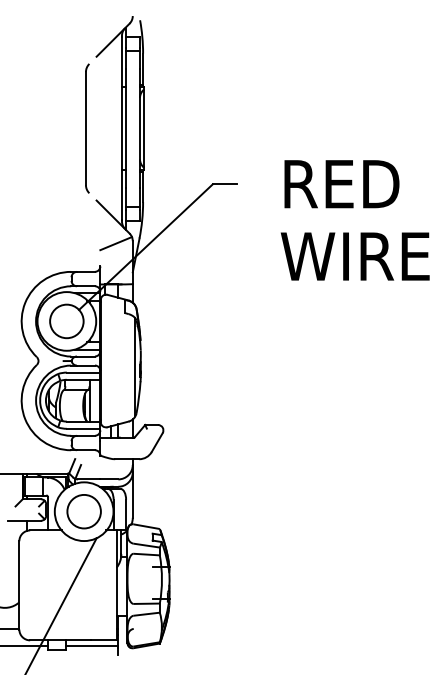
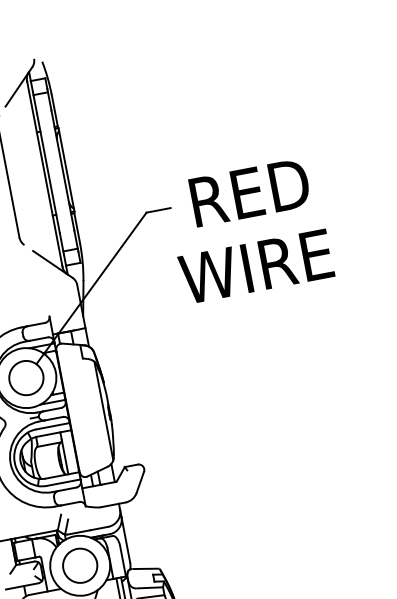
text: (341, 184) -> (249, 192), moved
line: (115, 243) -> (60, 290), removed
text: (354, 256) -> (255, 266), moved

